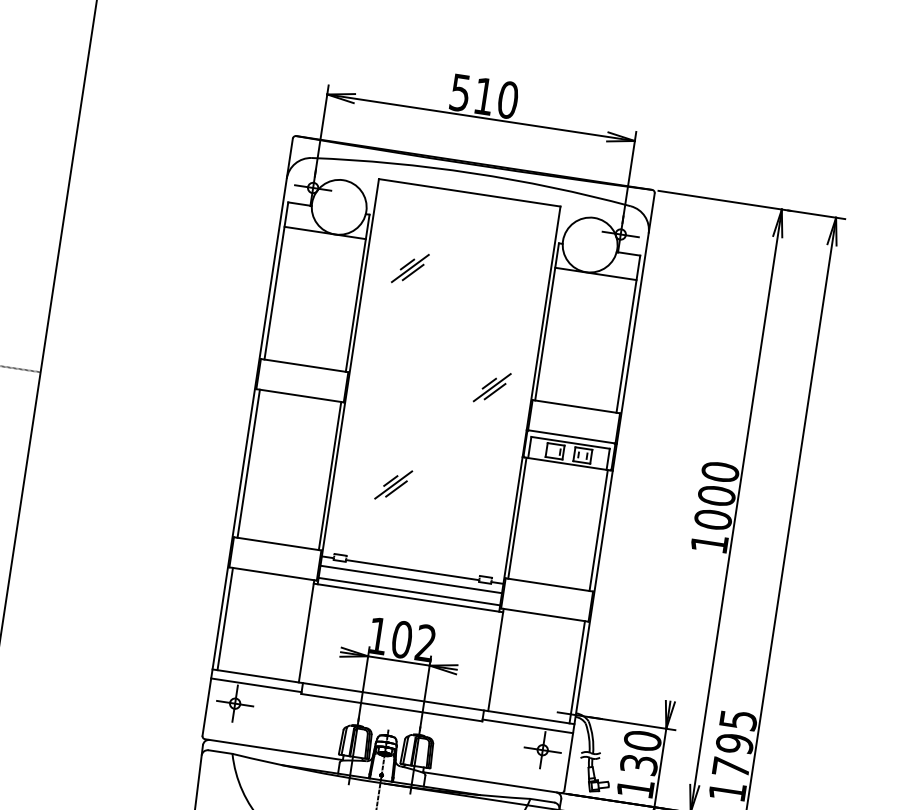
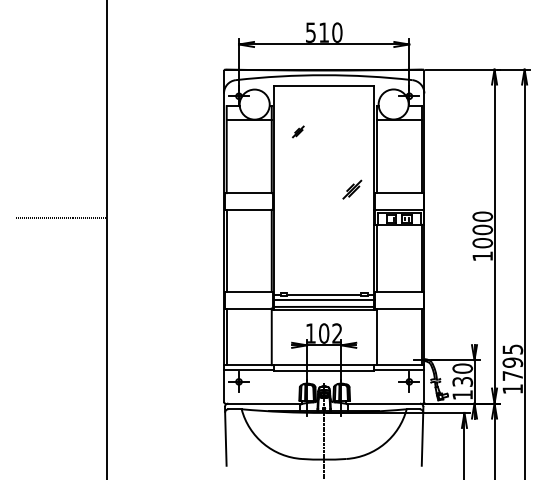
part: (410, 267) -> (298, 131), size x0.6
part: (392, 484) -> (306, 250), removed

